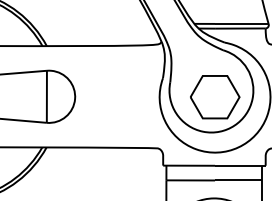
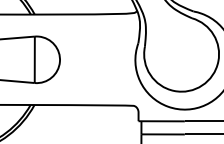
part: (215, 97) -> (185, 60), removed

